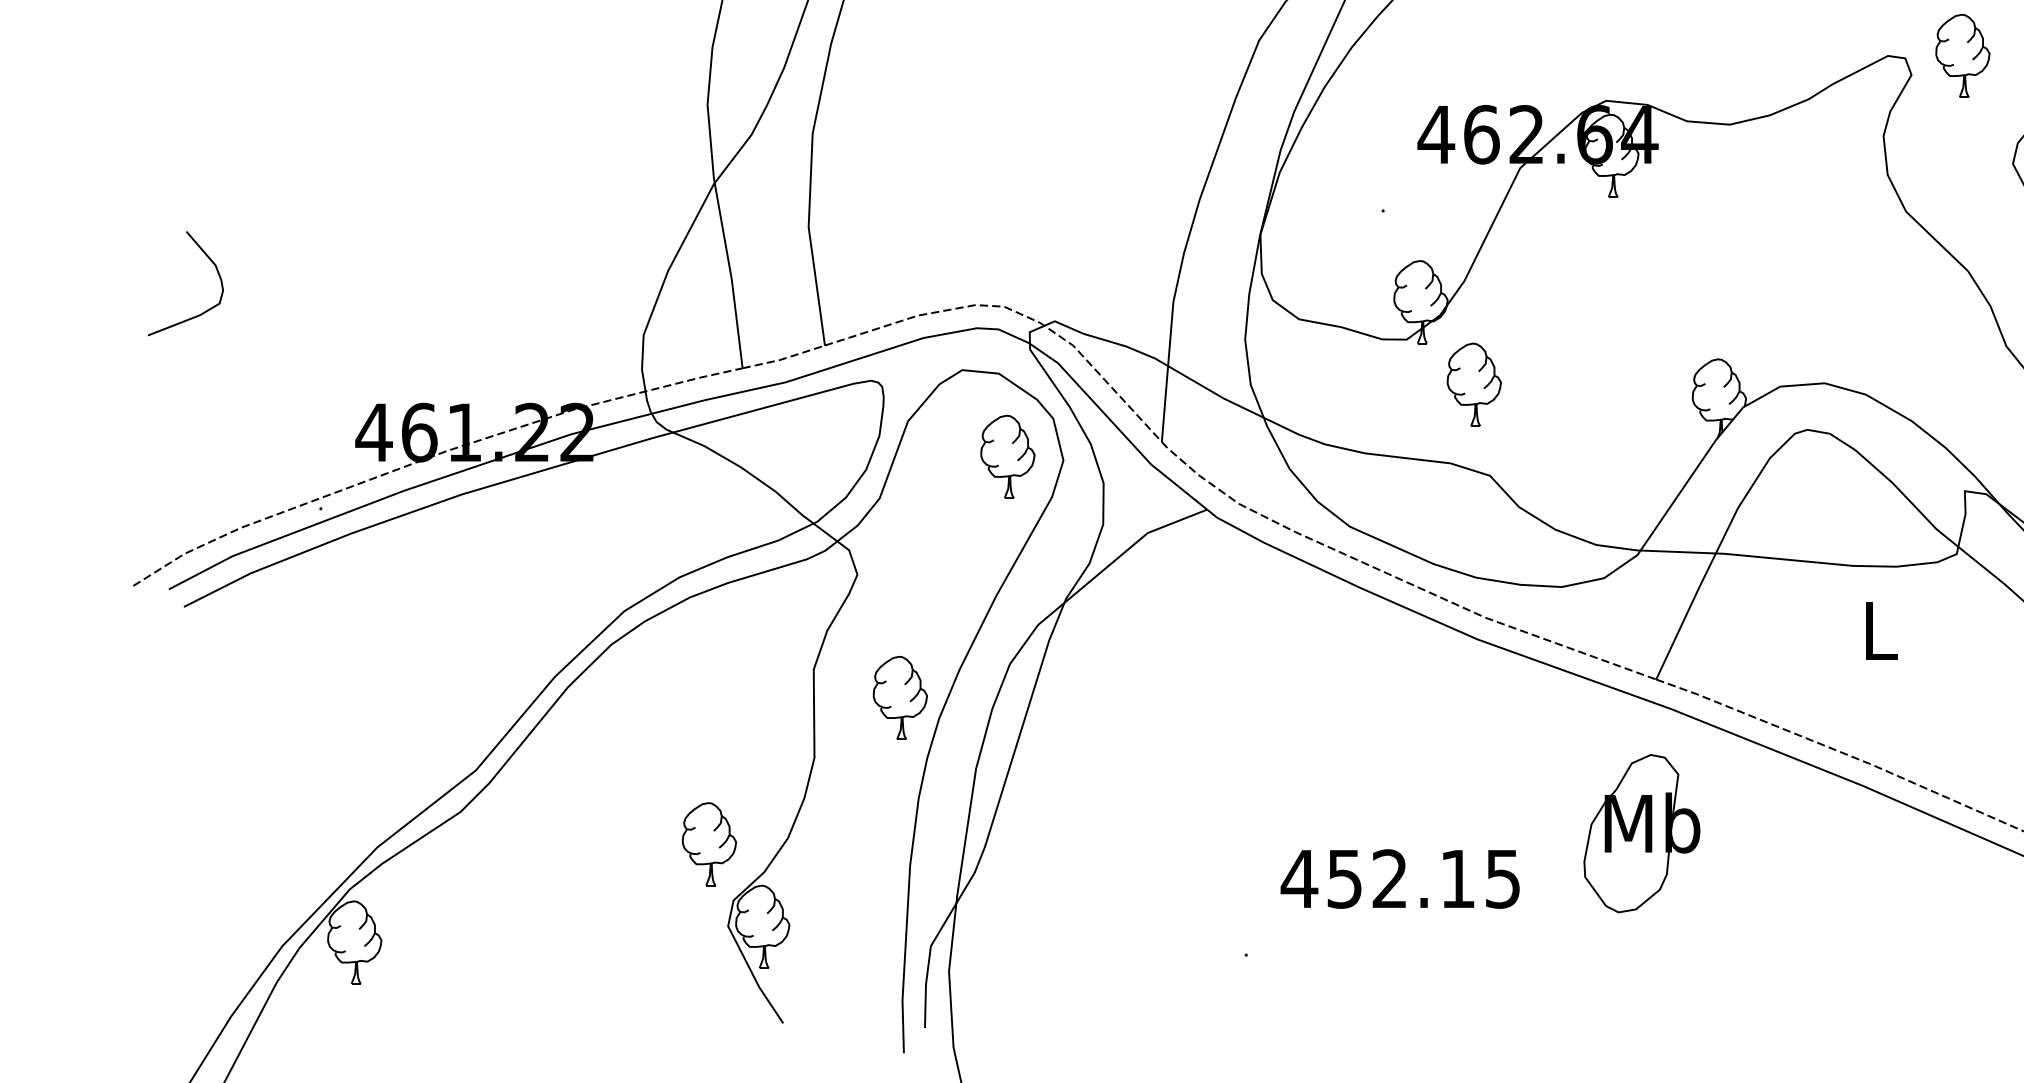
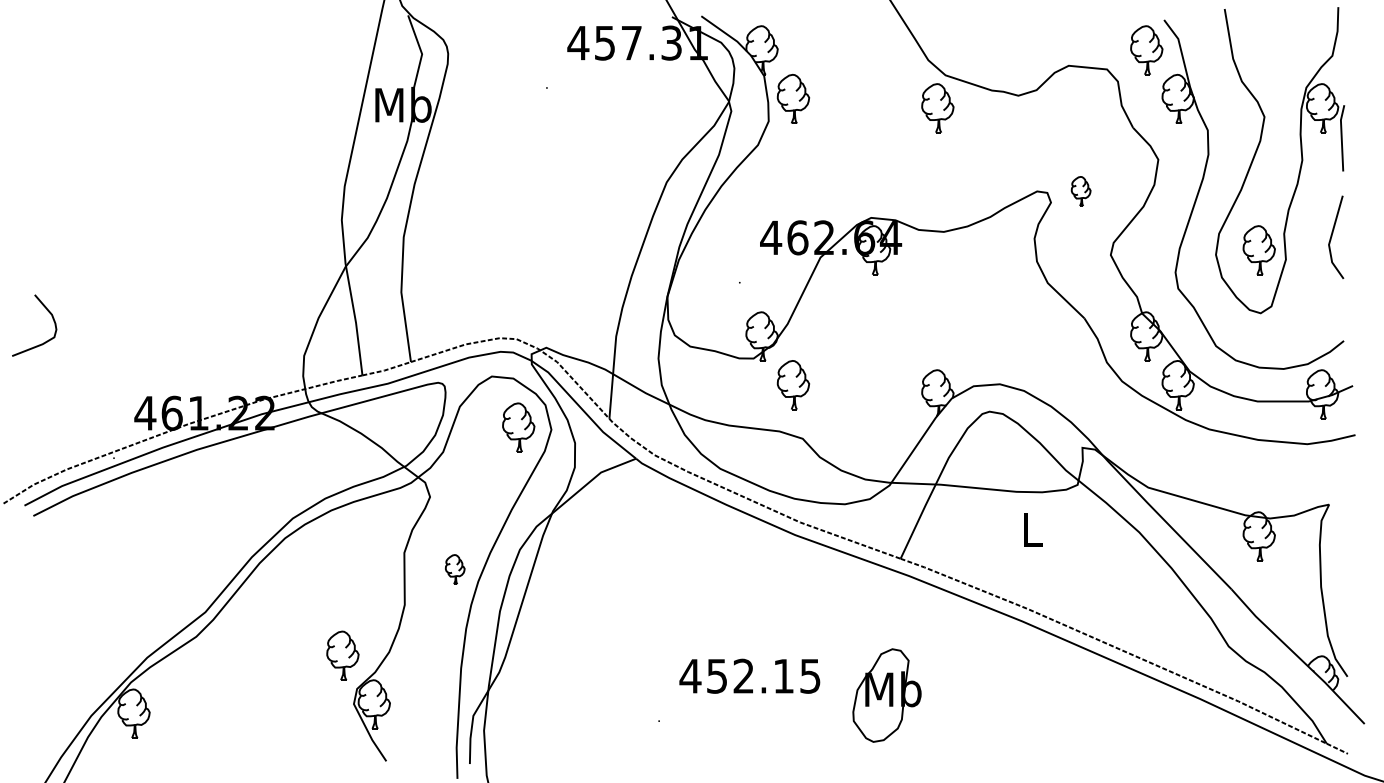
part: (1961, 56) -> (1080, 191), size x0.6
part: (898, 697) -> (454, 569), size x0.6
part: (1640, 833) -> (886, 695), moved

